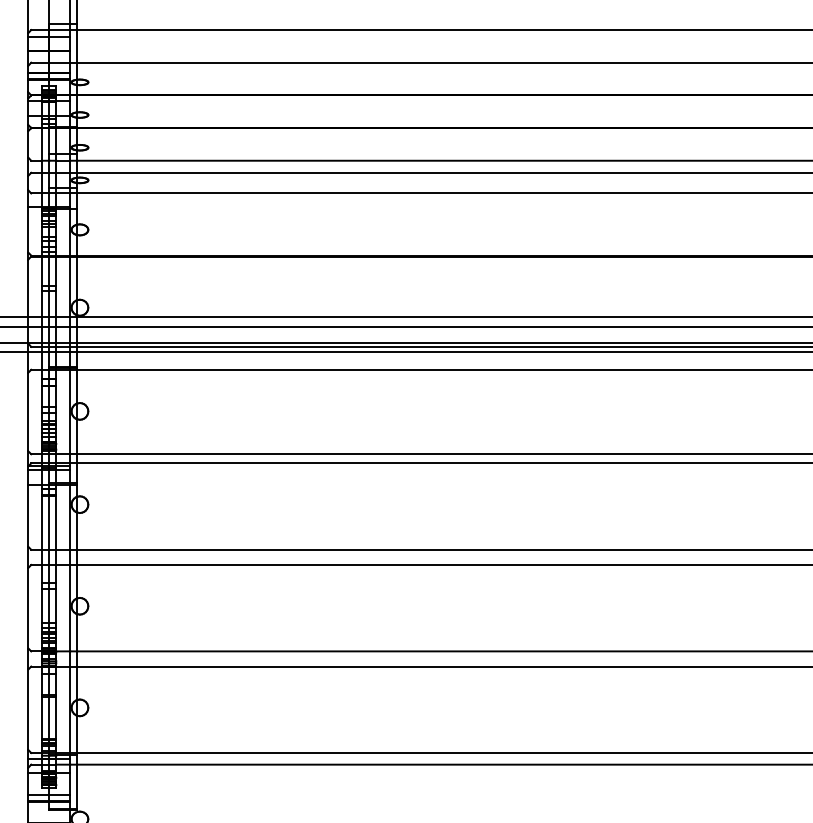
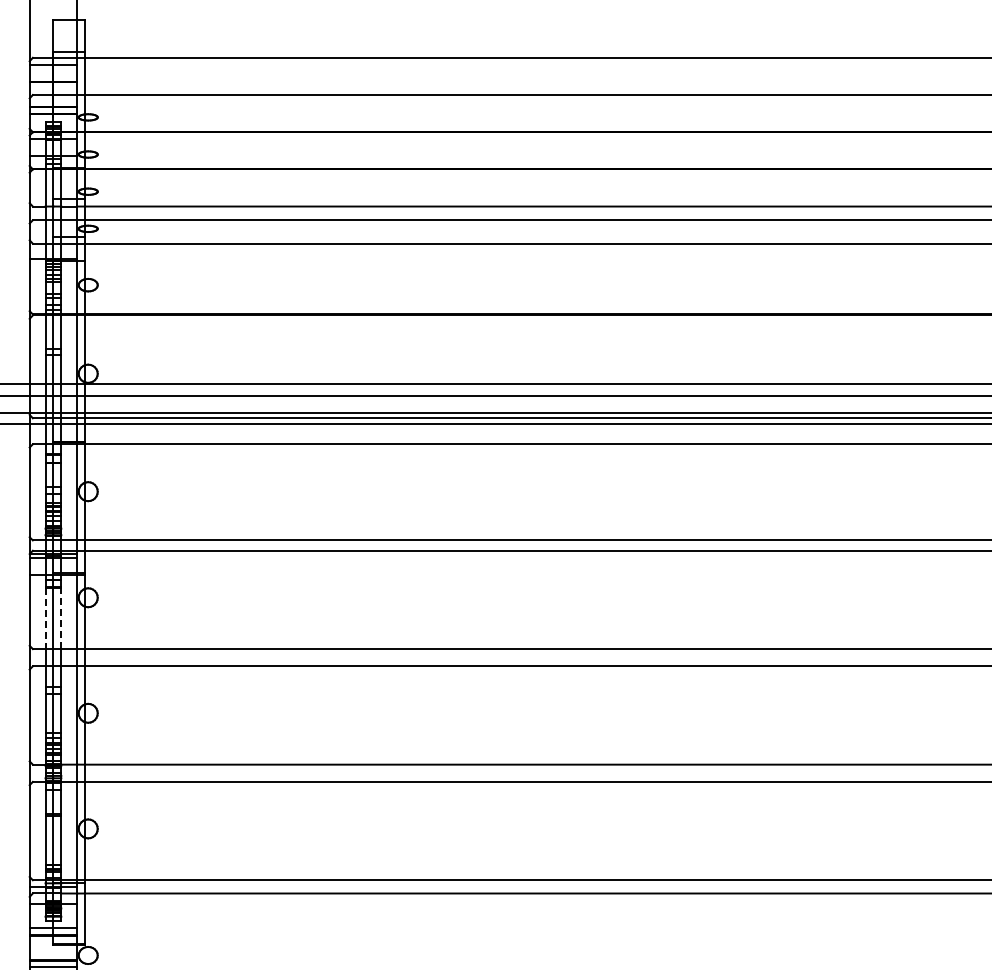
line: (56, 522) -> (61, 618), solid -> dashed
line: (42, 523) -> (45, 619), solid -> dashed

